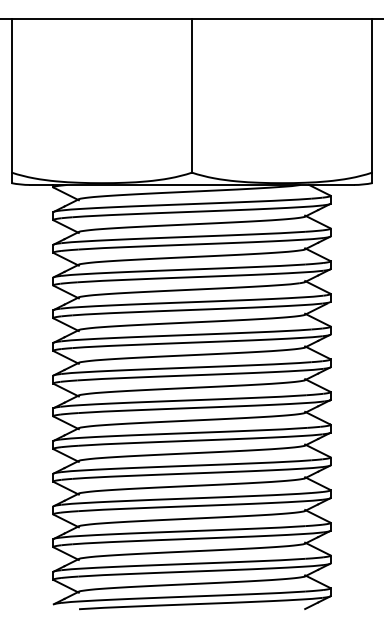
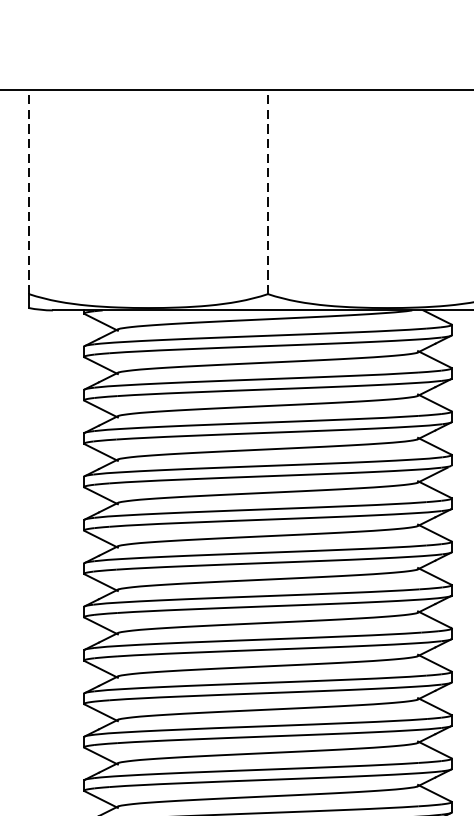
line: (11, 95) -> (28, 191), solid -> dashed
line: (191, 95) -> (267, 191), solid -> dashed

